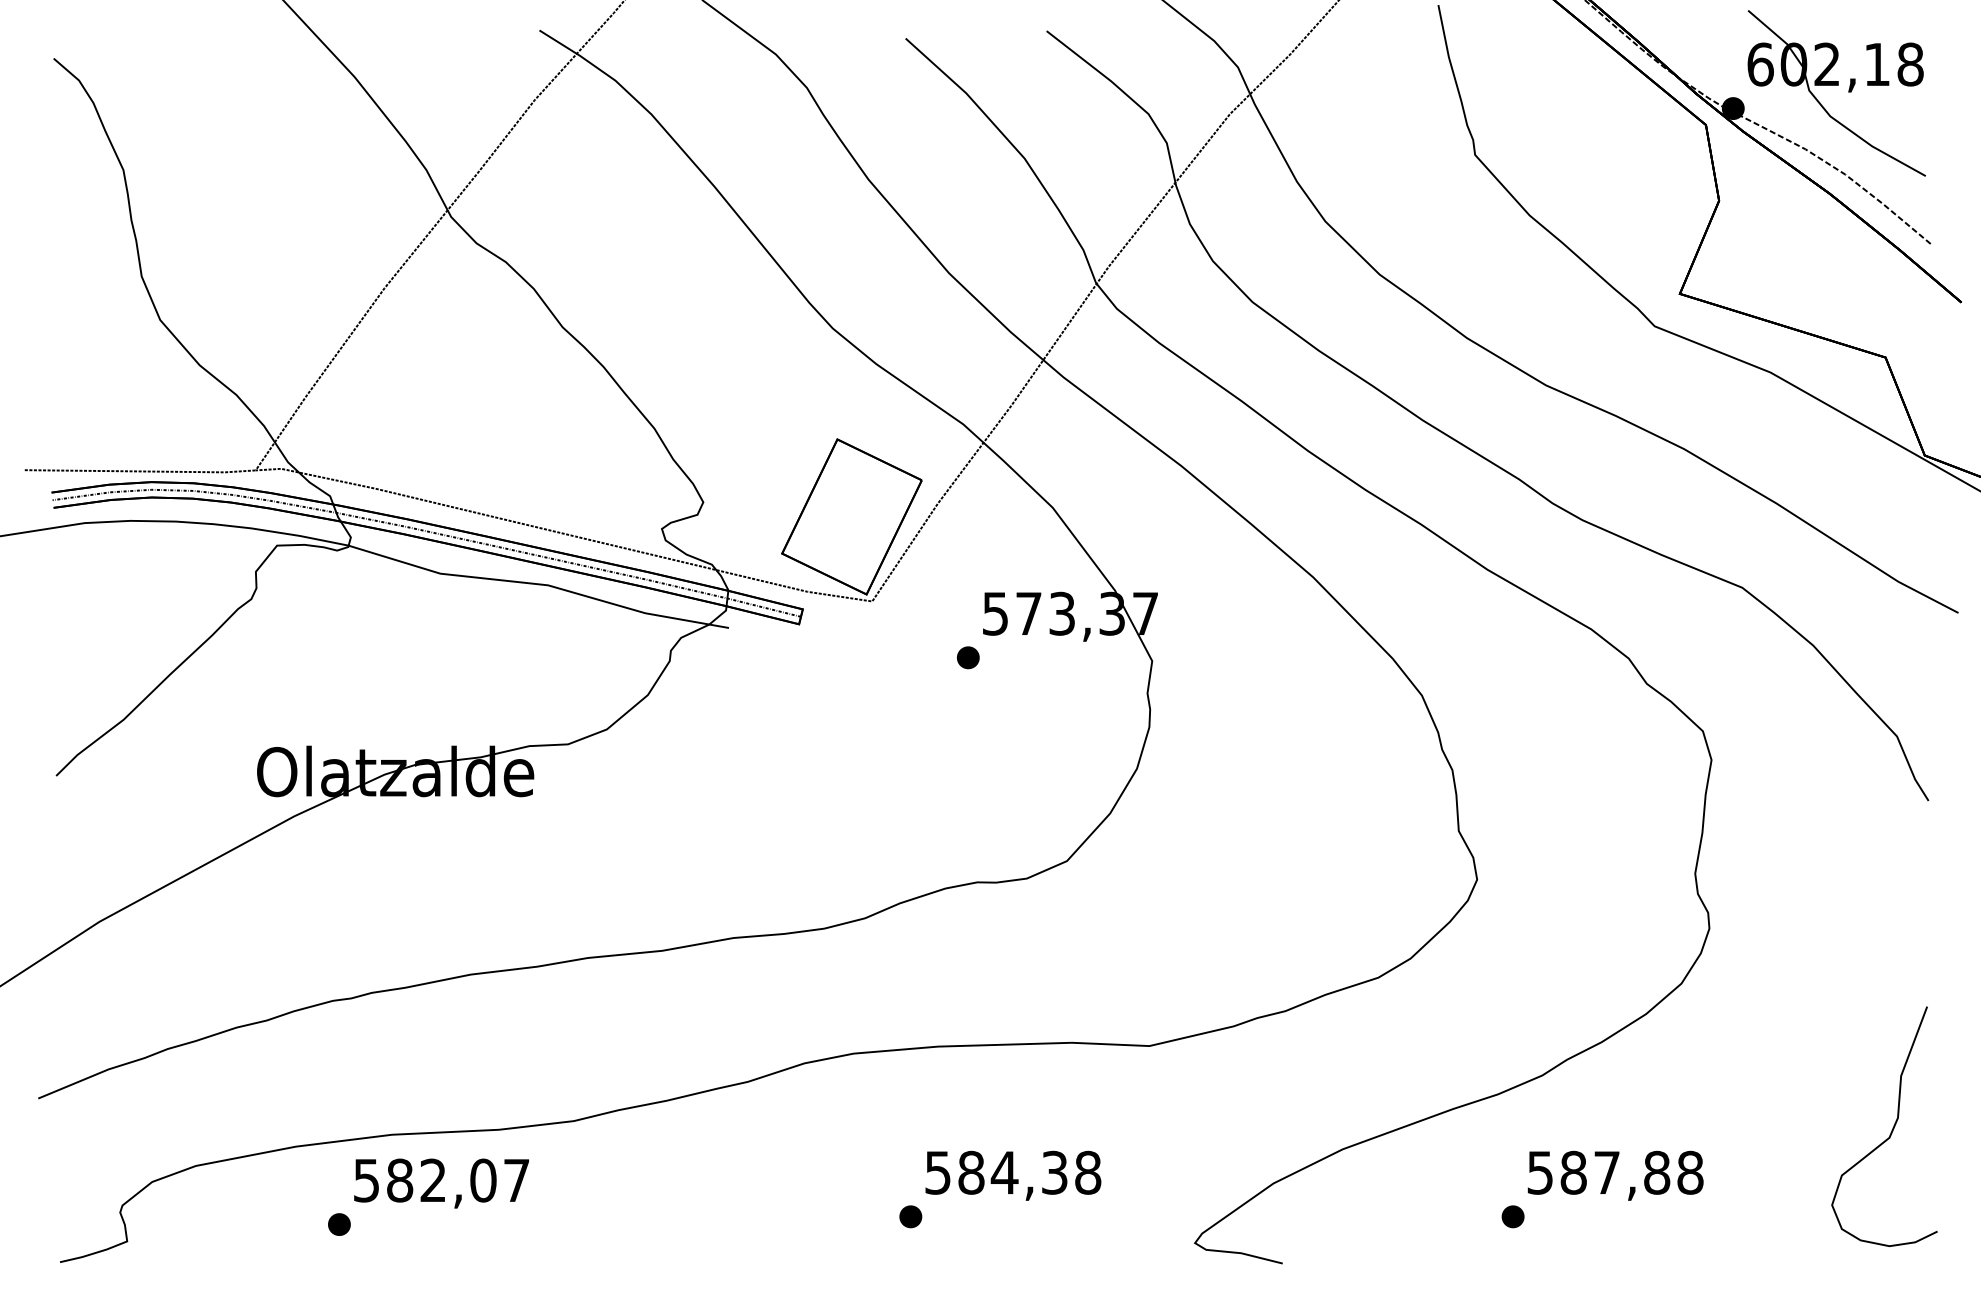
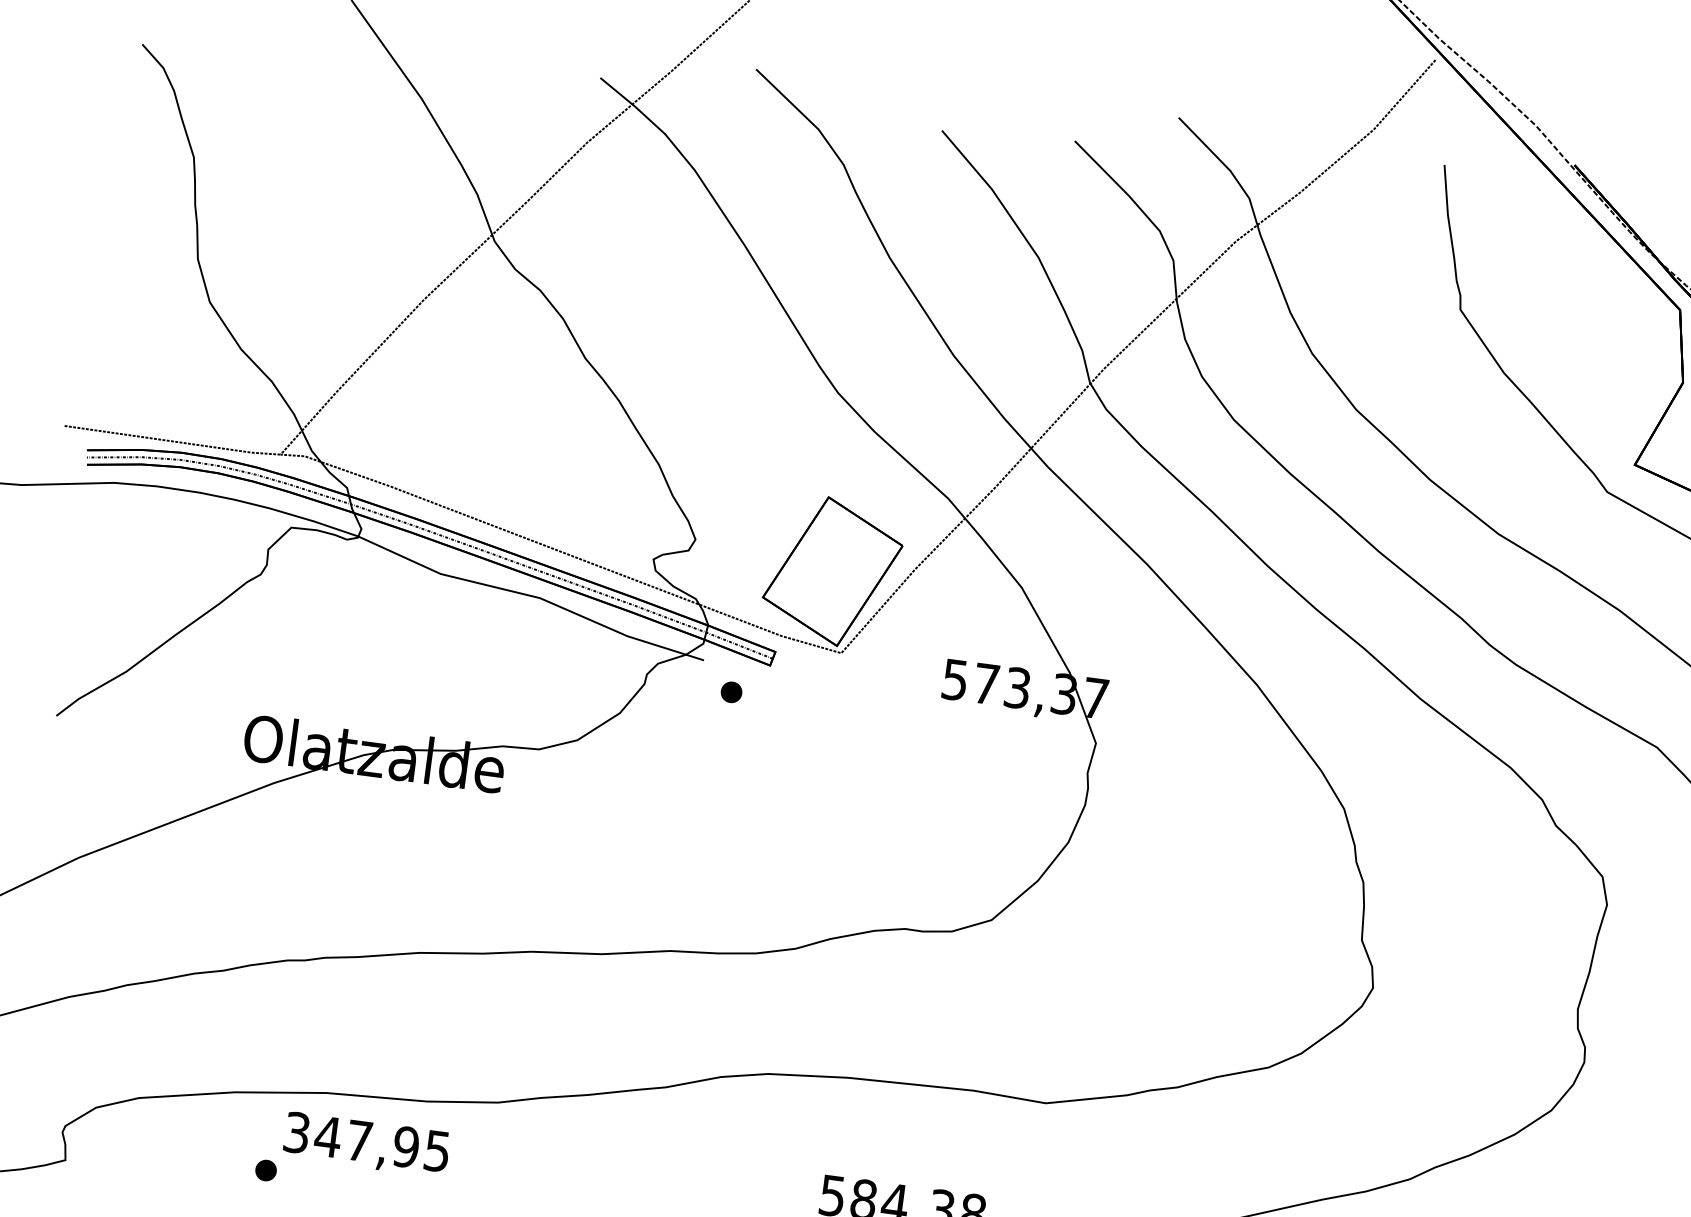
part: (968, 657) -> (731, 692), moved
text: (441, 1180) -> (367, 1141), 582,07 -> 347,95

